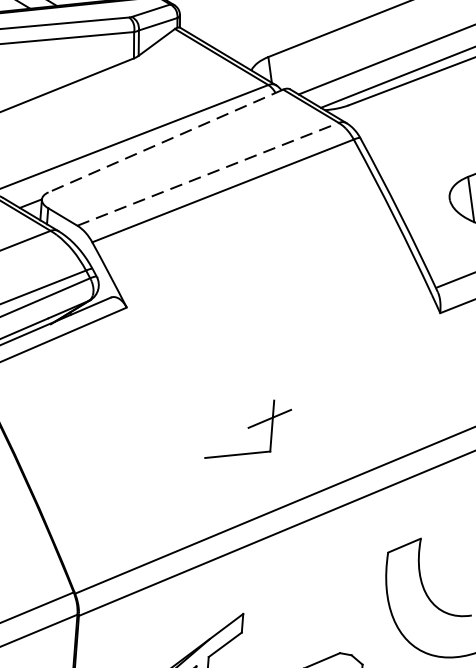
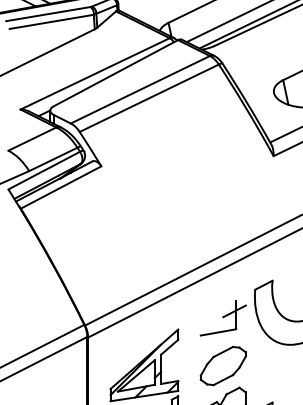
line: (165, 141) -> (115, 73), dashed -> solid
line: (208, 173) -> (140, 89), dashed -> solid
part: (246, 430) -> (222, 318), moved

